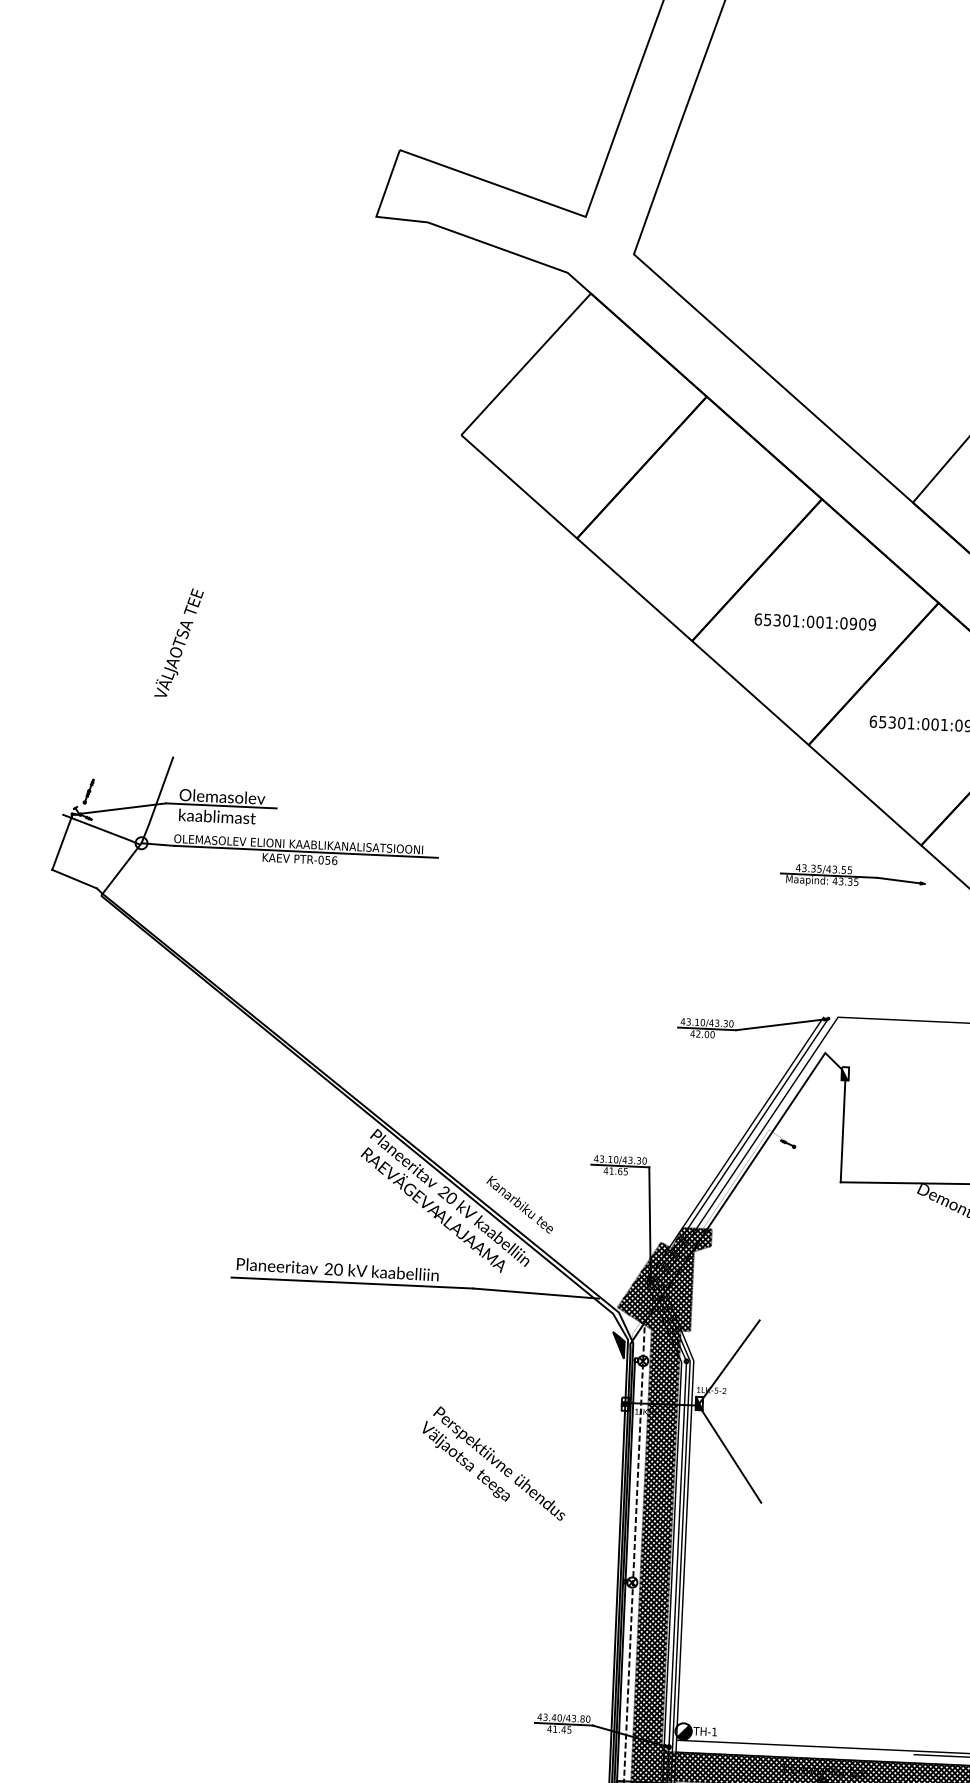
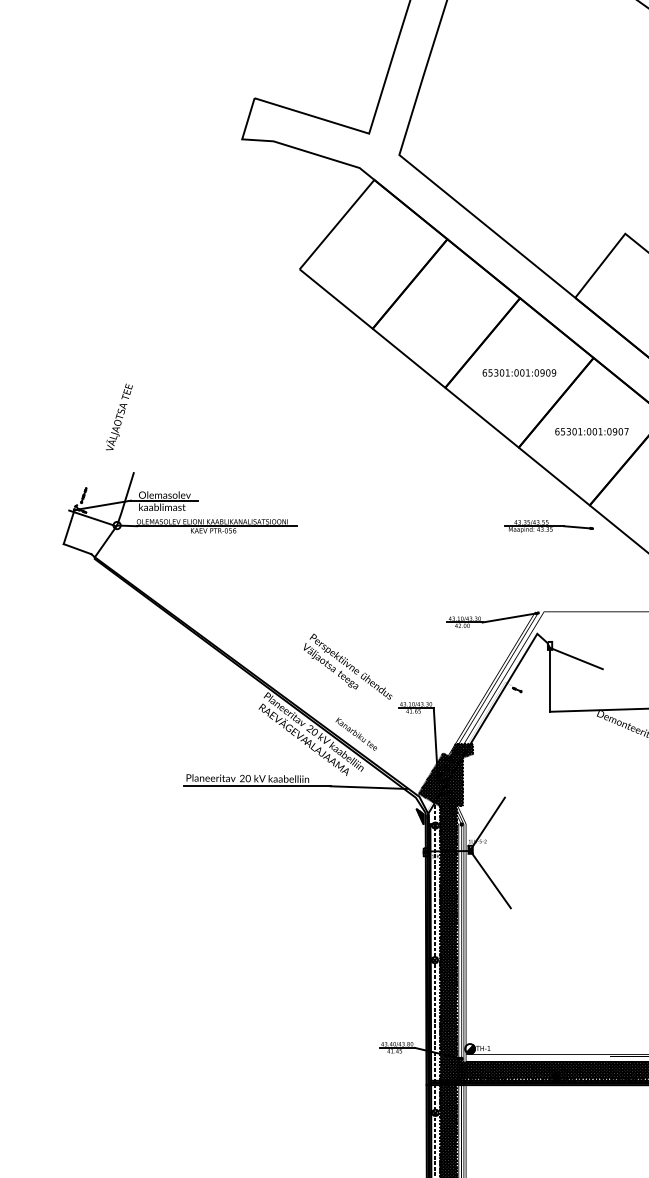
text: (179, 641) -> (119, 416), moved
line: (887, 1096) -> (576, 658), added
text: (495, 1463) -> (348, 666), moved

